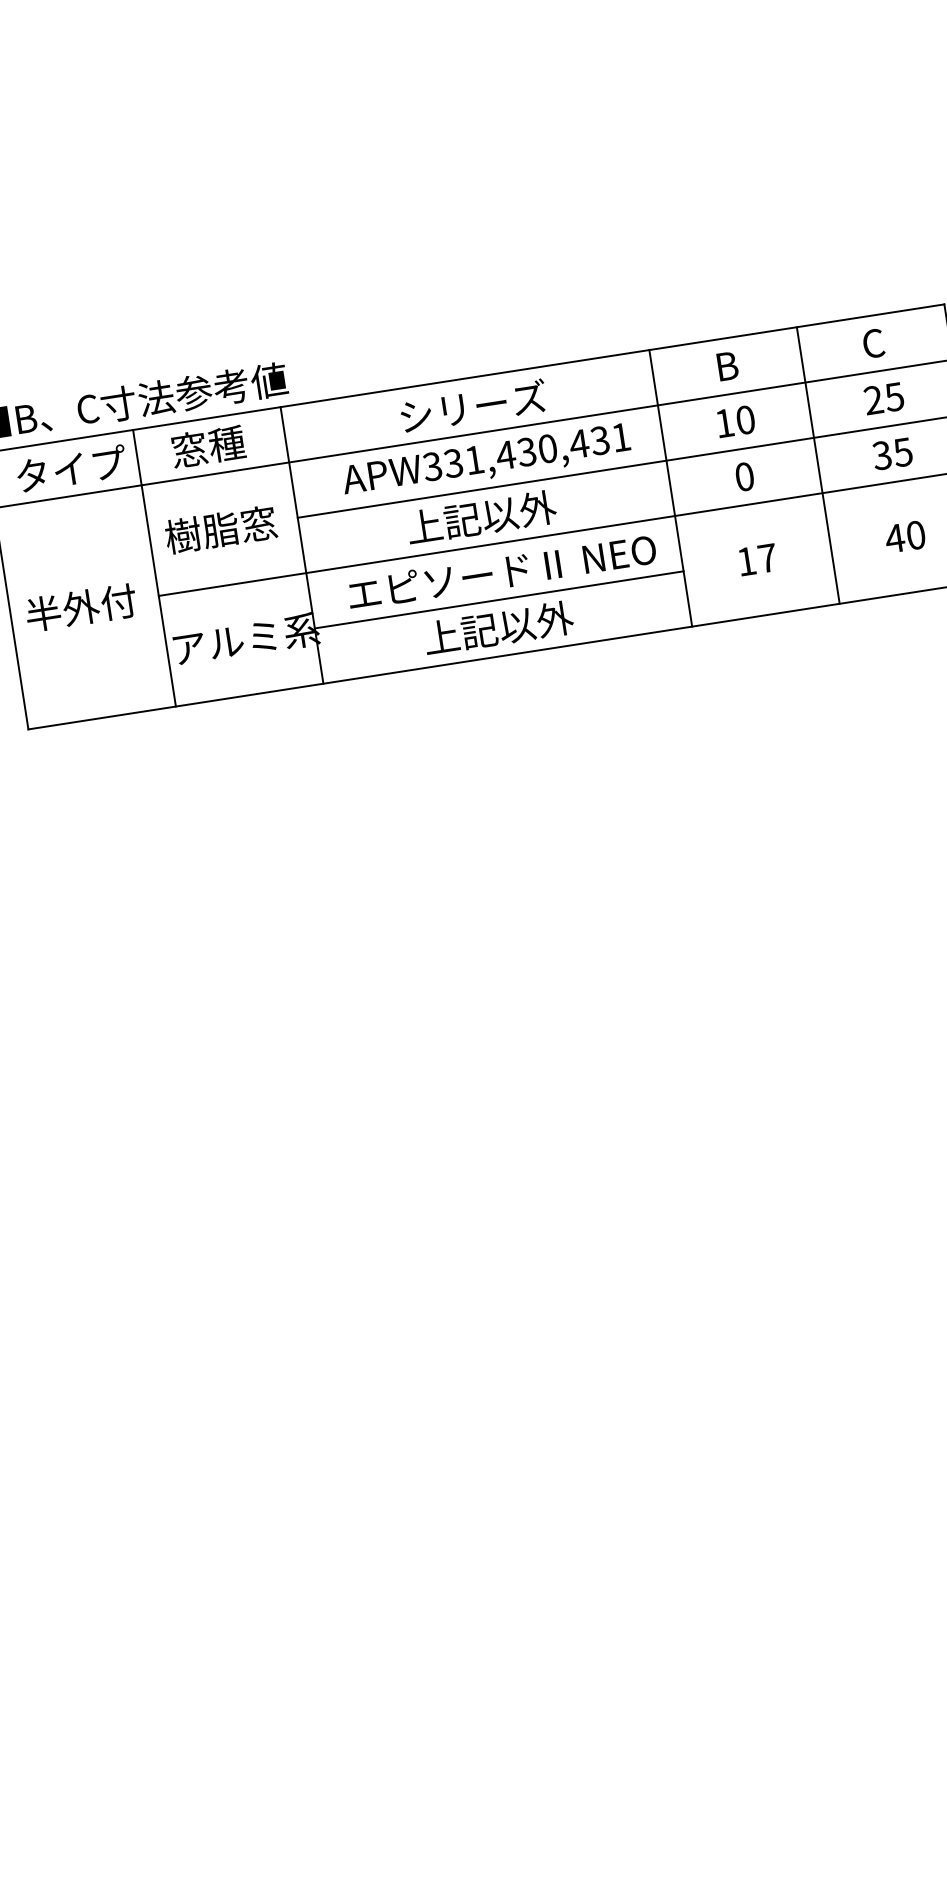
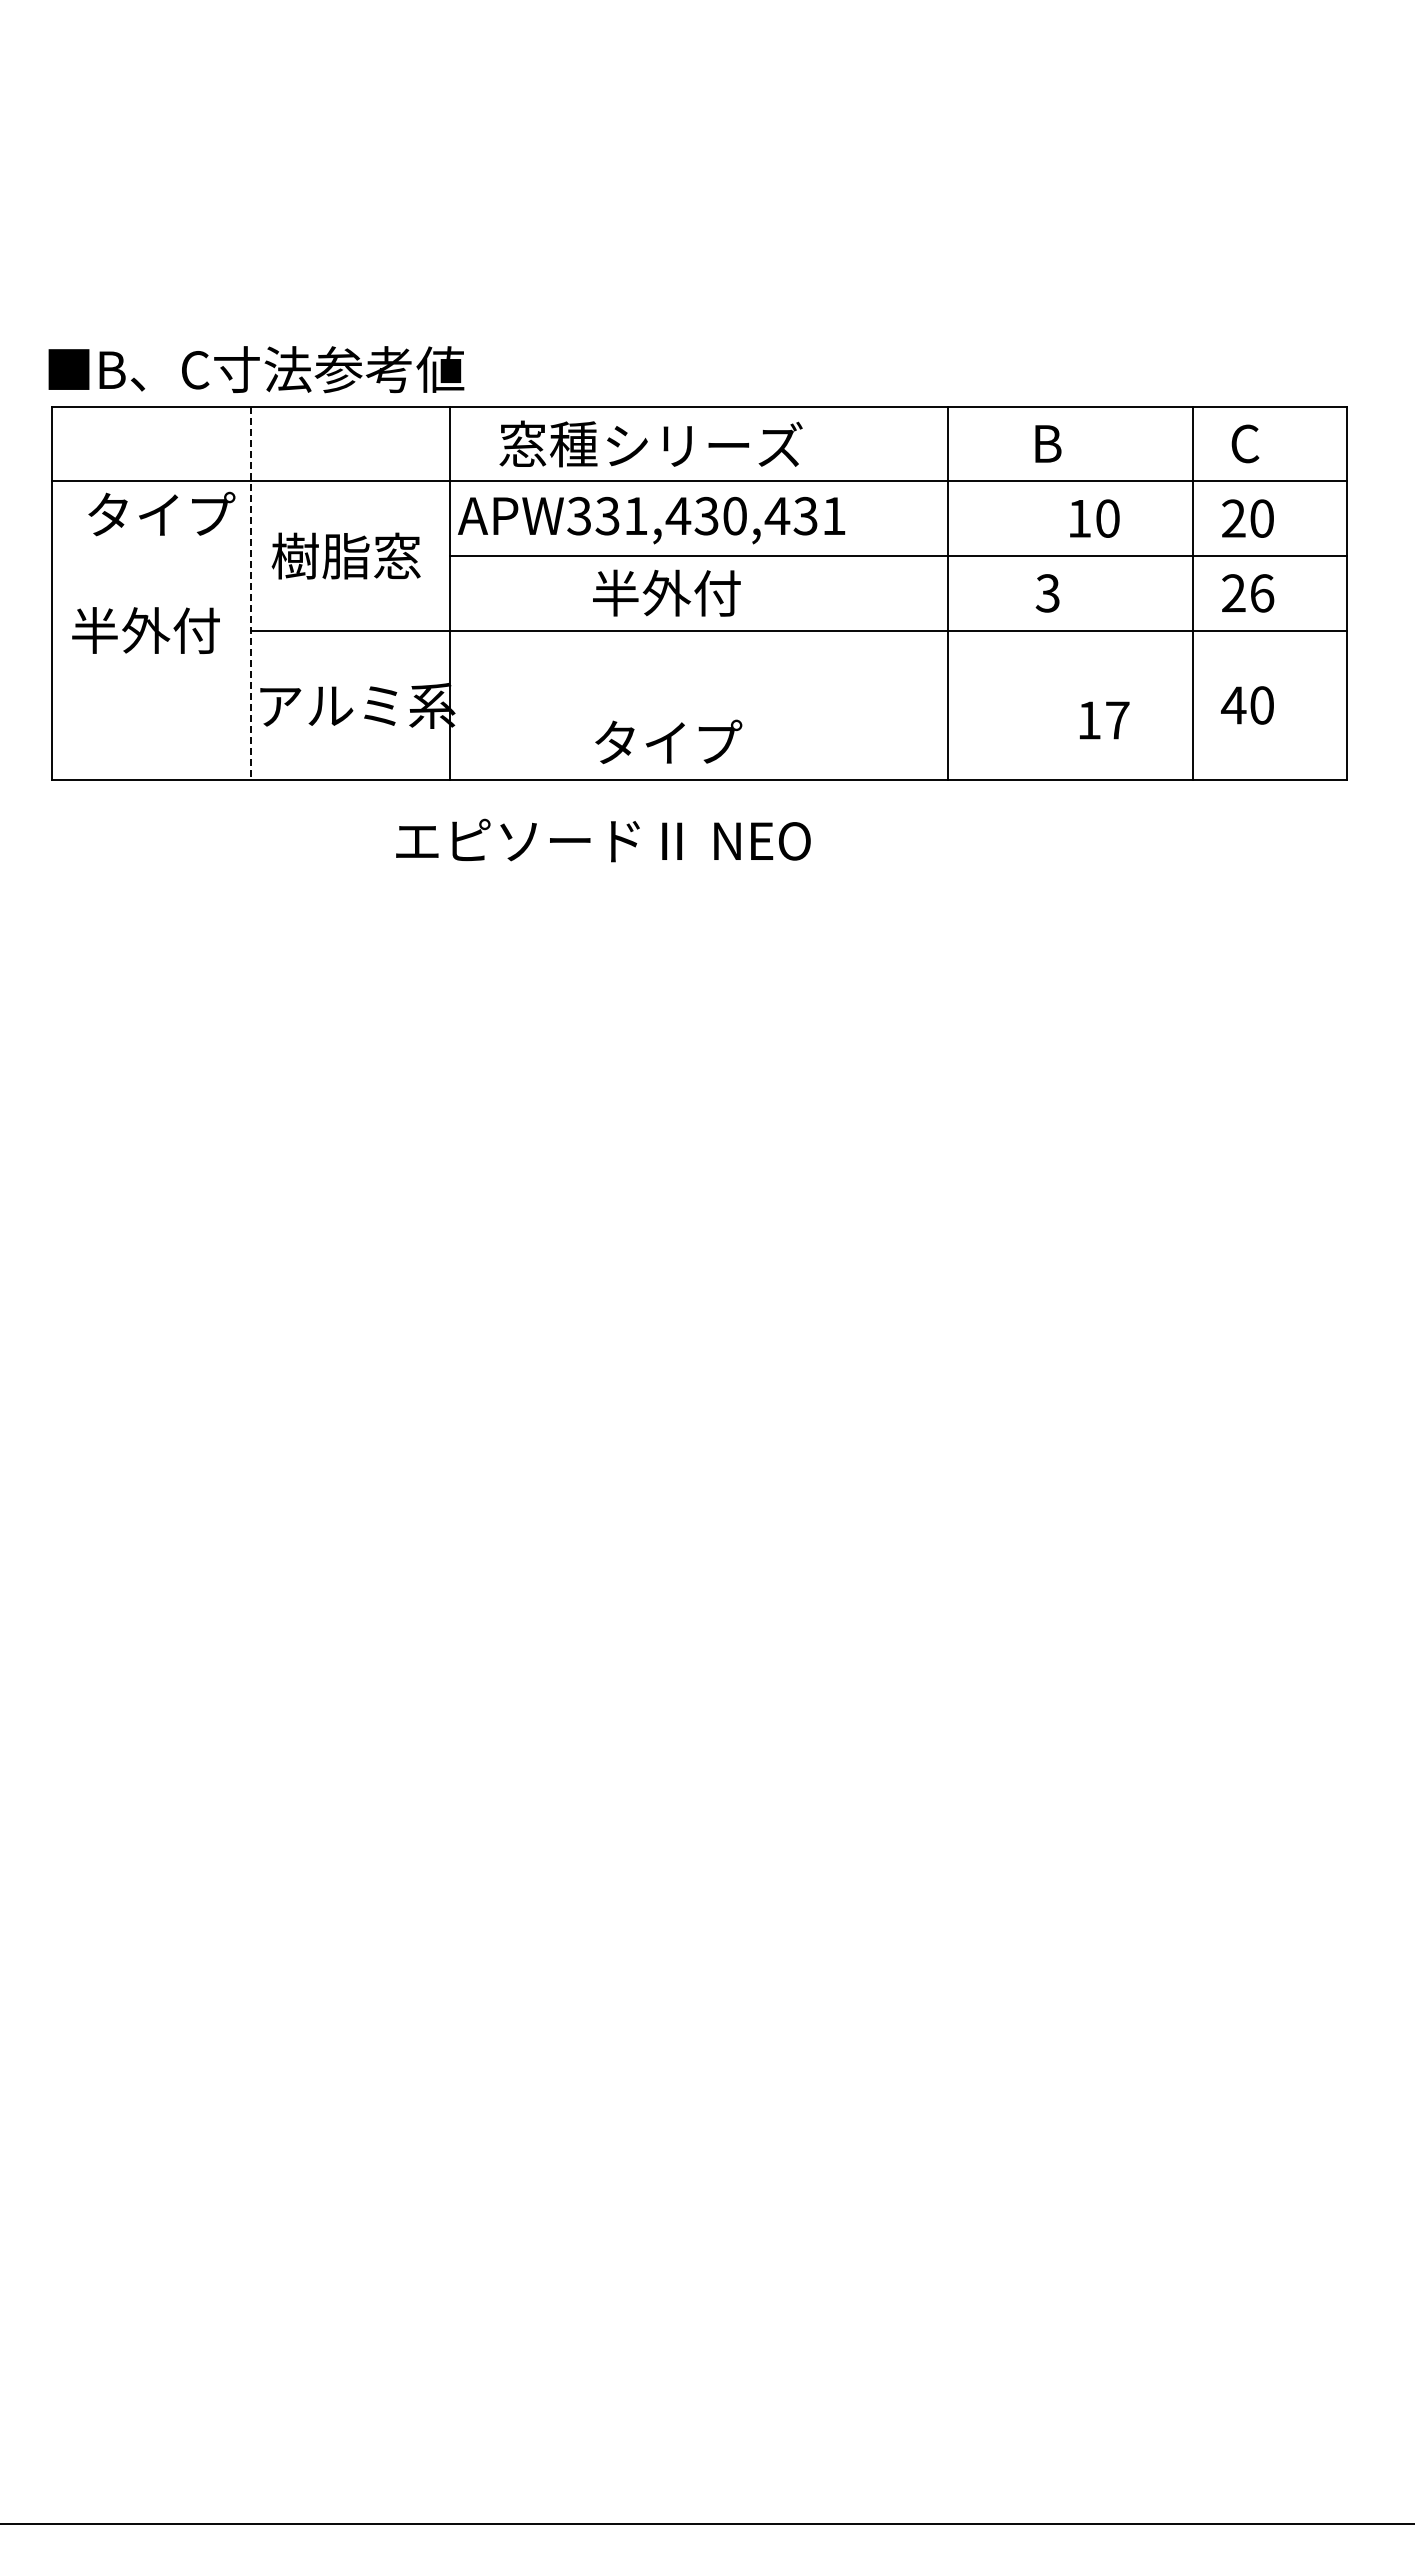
text: (894, 396) -> (1261, 518), 25 -> 20
text: (735, 421) -> (1094, 518), moved
text: (208, 446) -> (548, 443), moved
text: (892, 454) -> (1247, 593), 35 -> 26
text: (486, 461) -> (651, 520), moved
line: (818, 465) -> (1193, 593), moved
text: (71, 468) -> (161, 513), moved
text: (744, 477) -> (1047, 593), 0 -> 3
text: (481, 516) -> (692, 592), 上記以外 -> 半外付
text: (757, 559) -> (1104, 720), moved
line: (154, 568) -> (250, 593), solid -> dashed
text: (502, 572) -> (603, 840), moved
line: (499, 599) -> (699, 705), removed
text: (498, 628) -> (692, 742), 上記以外 -> タイプ

